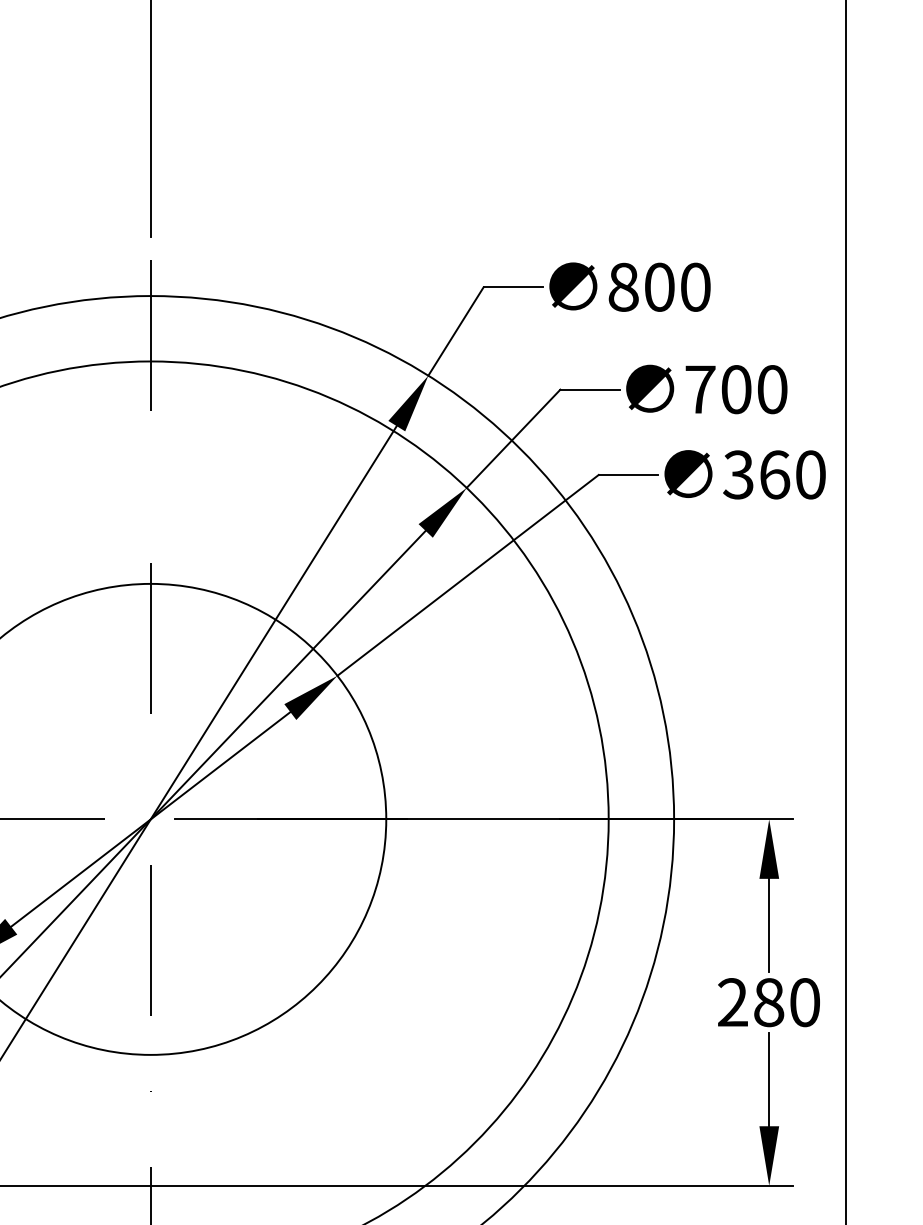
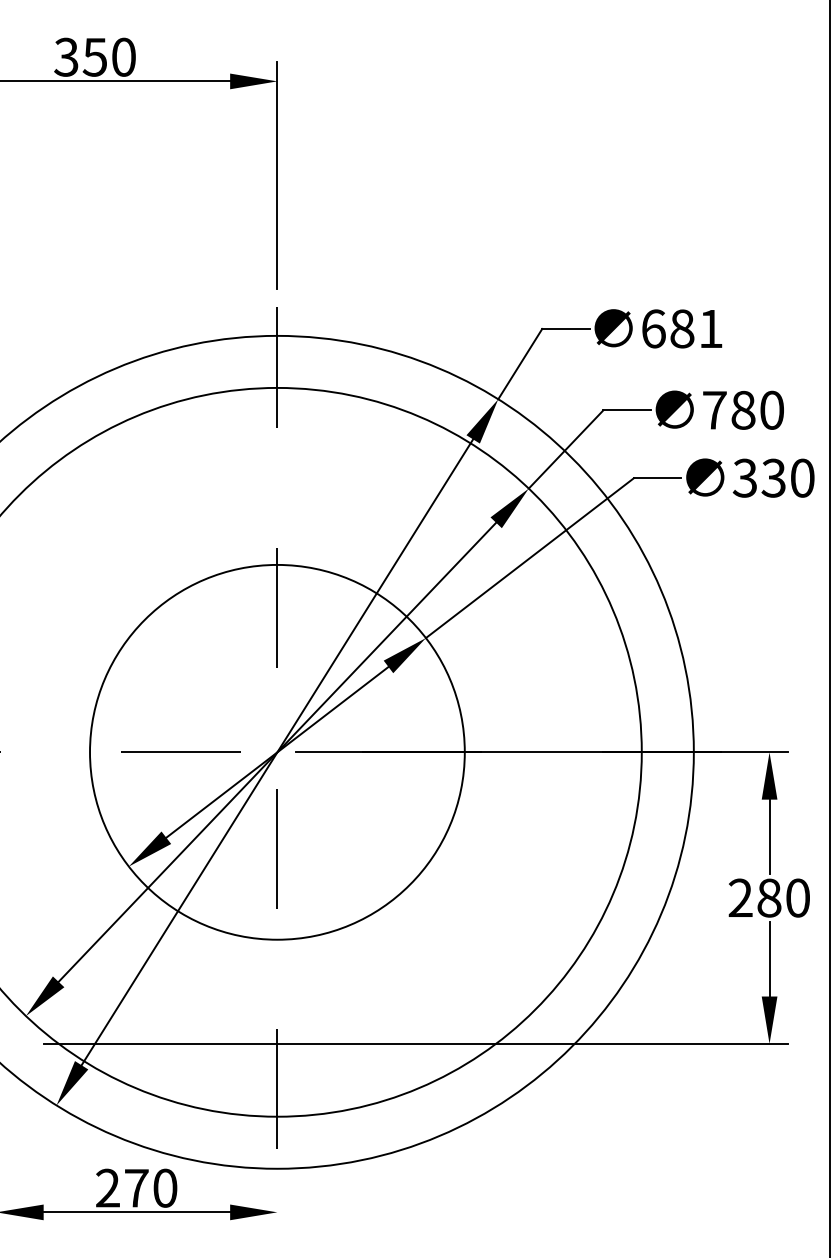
text: (658, 286) -> (681, 328), 800 -> 681
text: (736, 388) -> (743, 409), 700 -> 780
text: (774, 474) -> (773, 477), 360 -> 330

